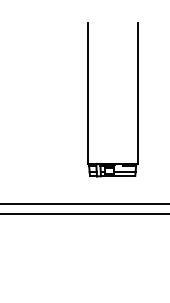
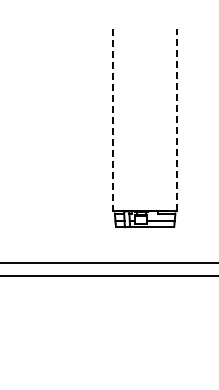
line: (88, 92) -> (113, 119), solid -> dashed
line: (137, 92) -> (177, 119), solid -> dashed

